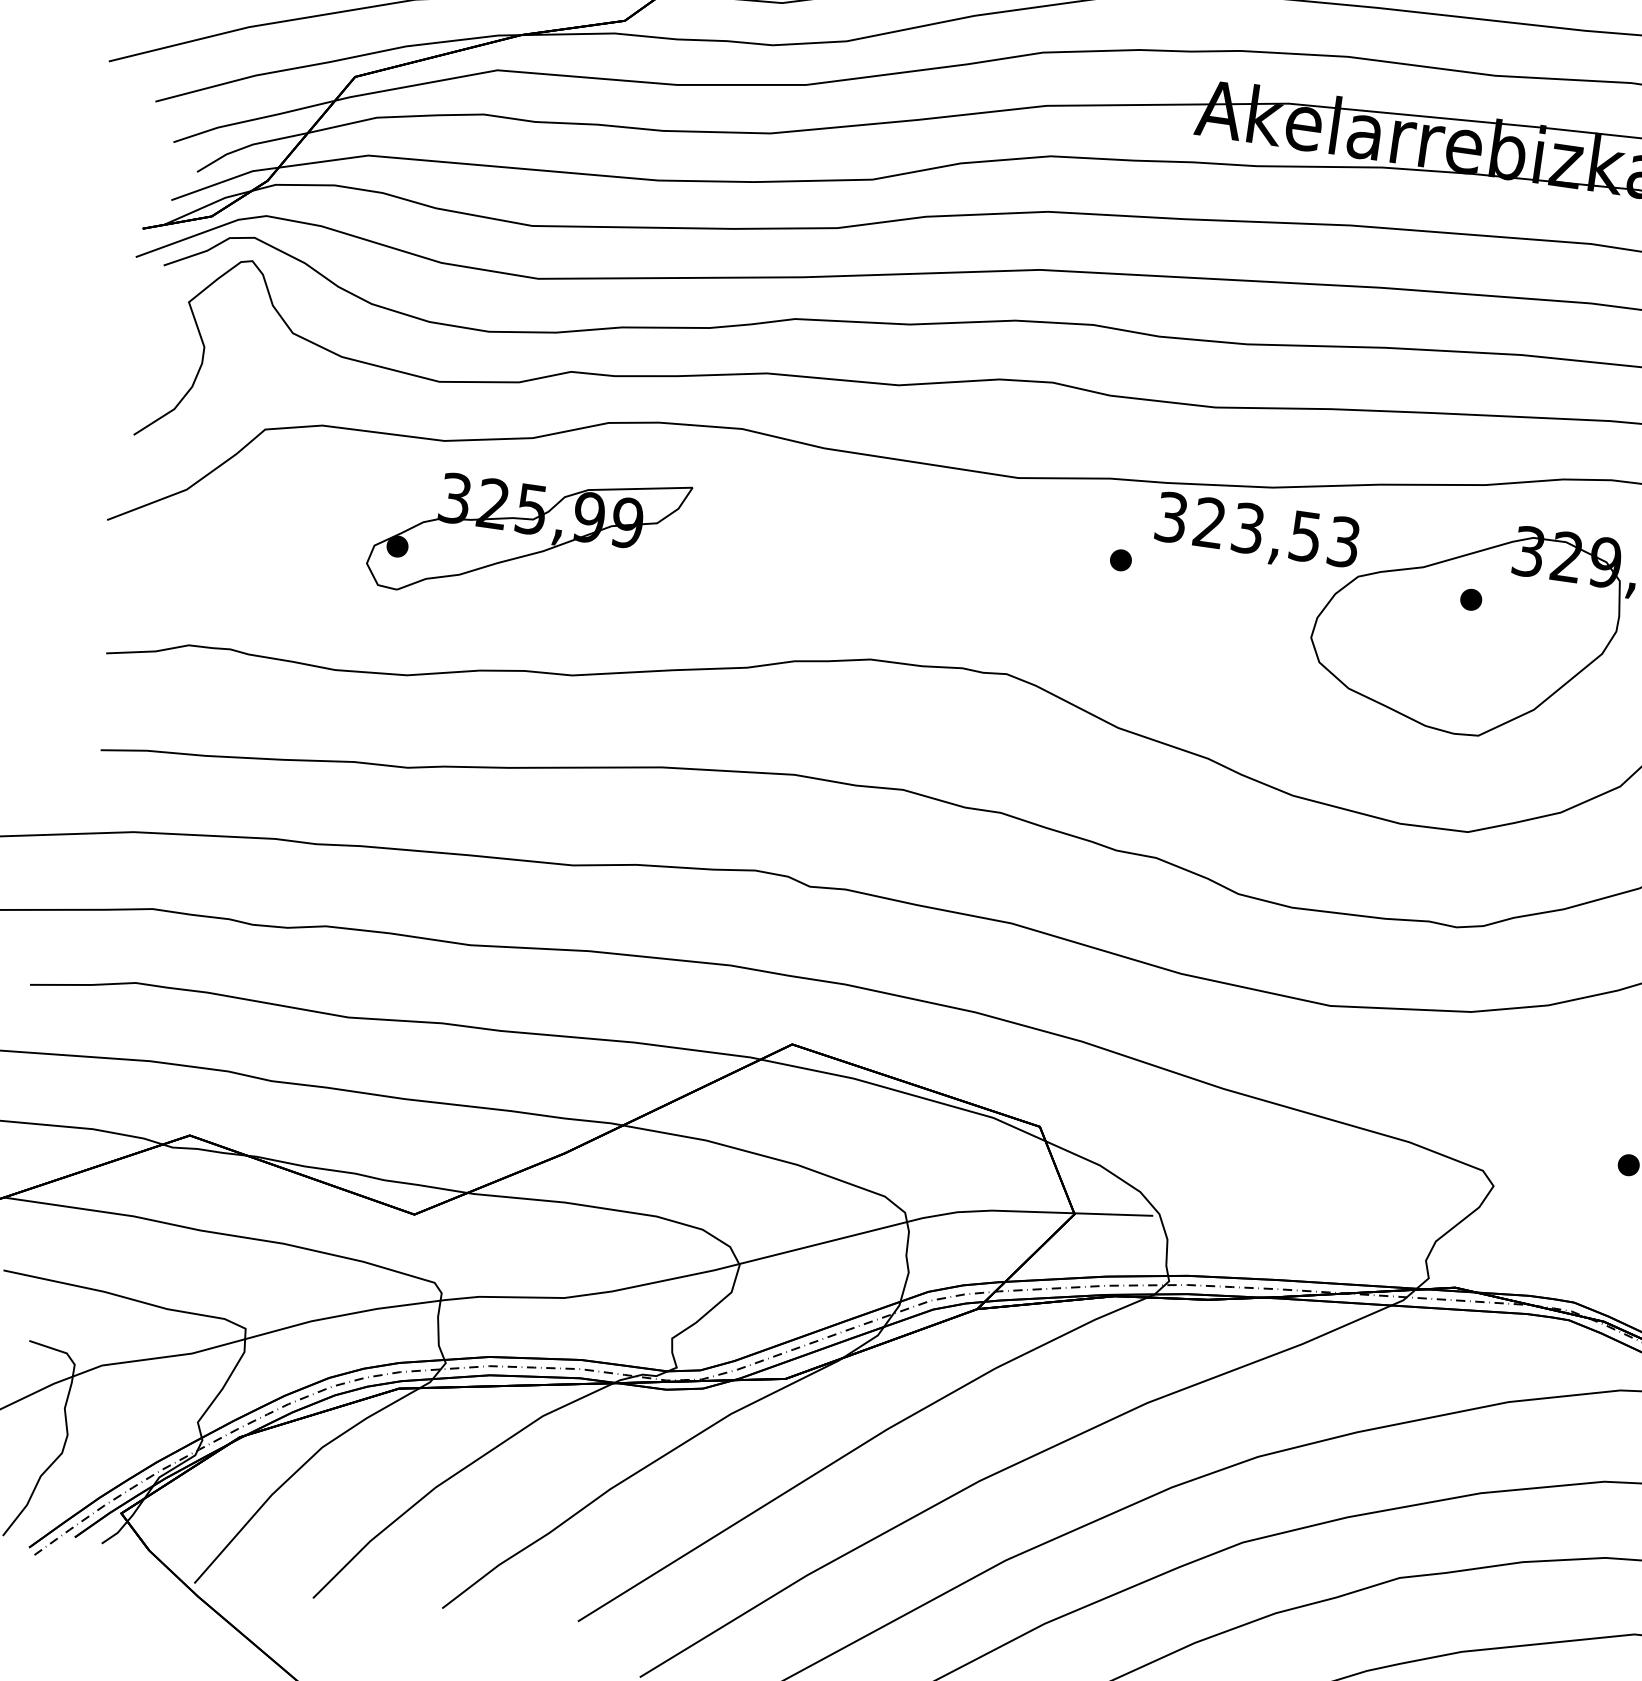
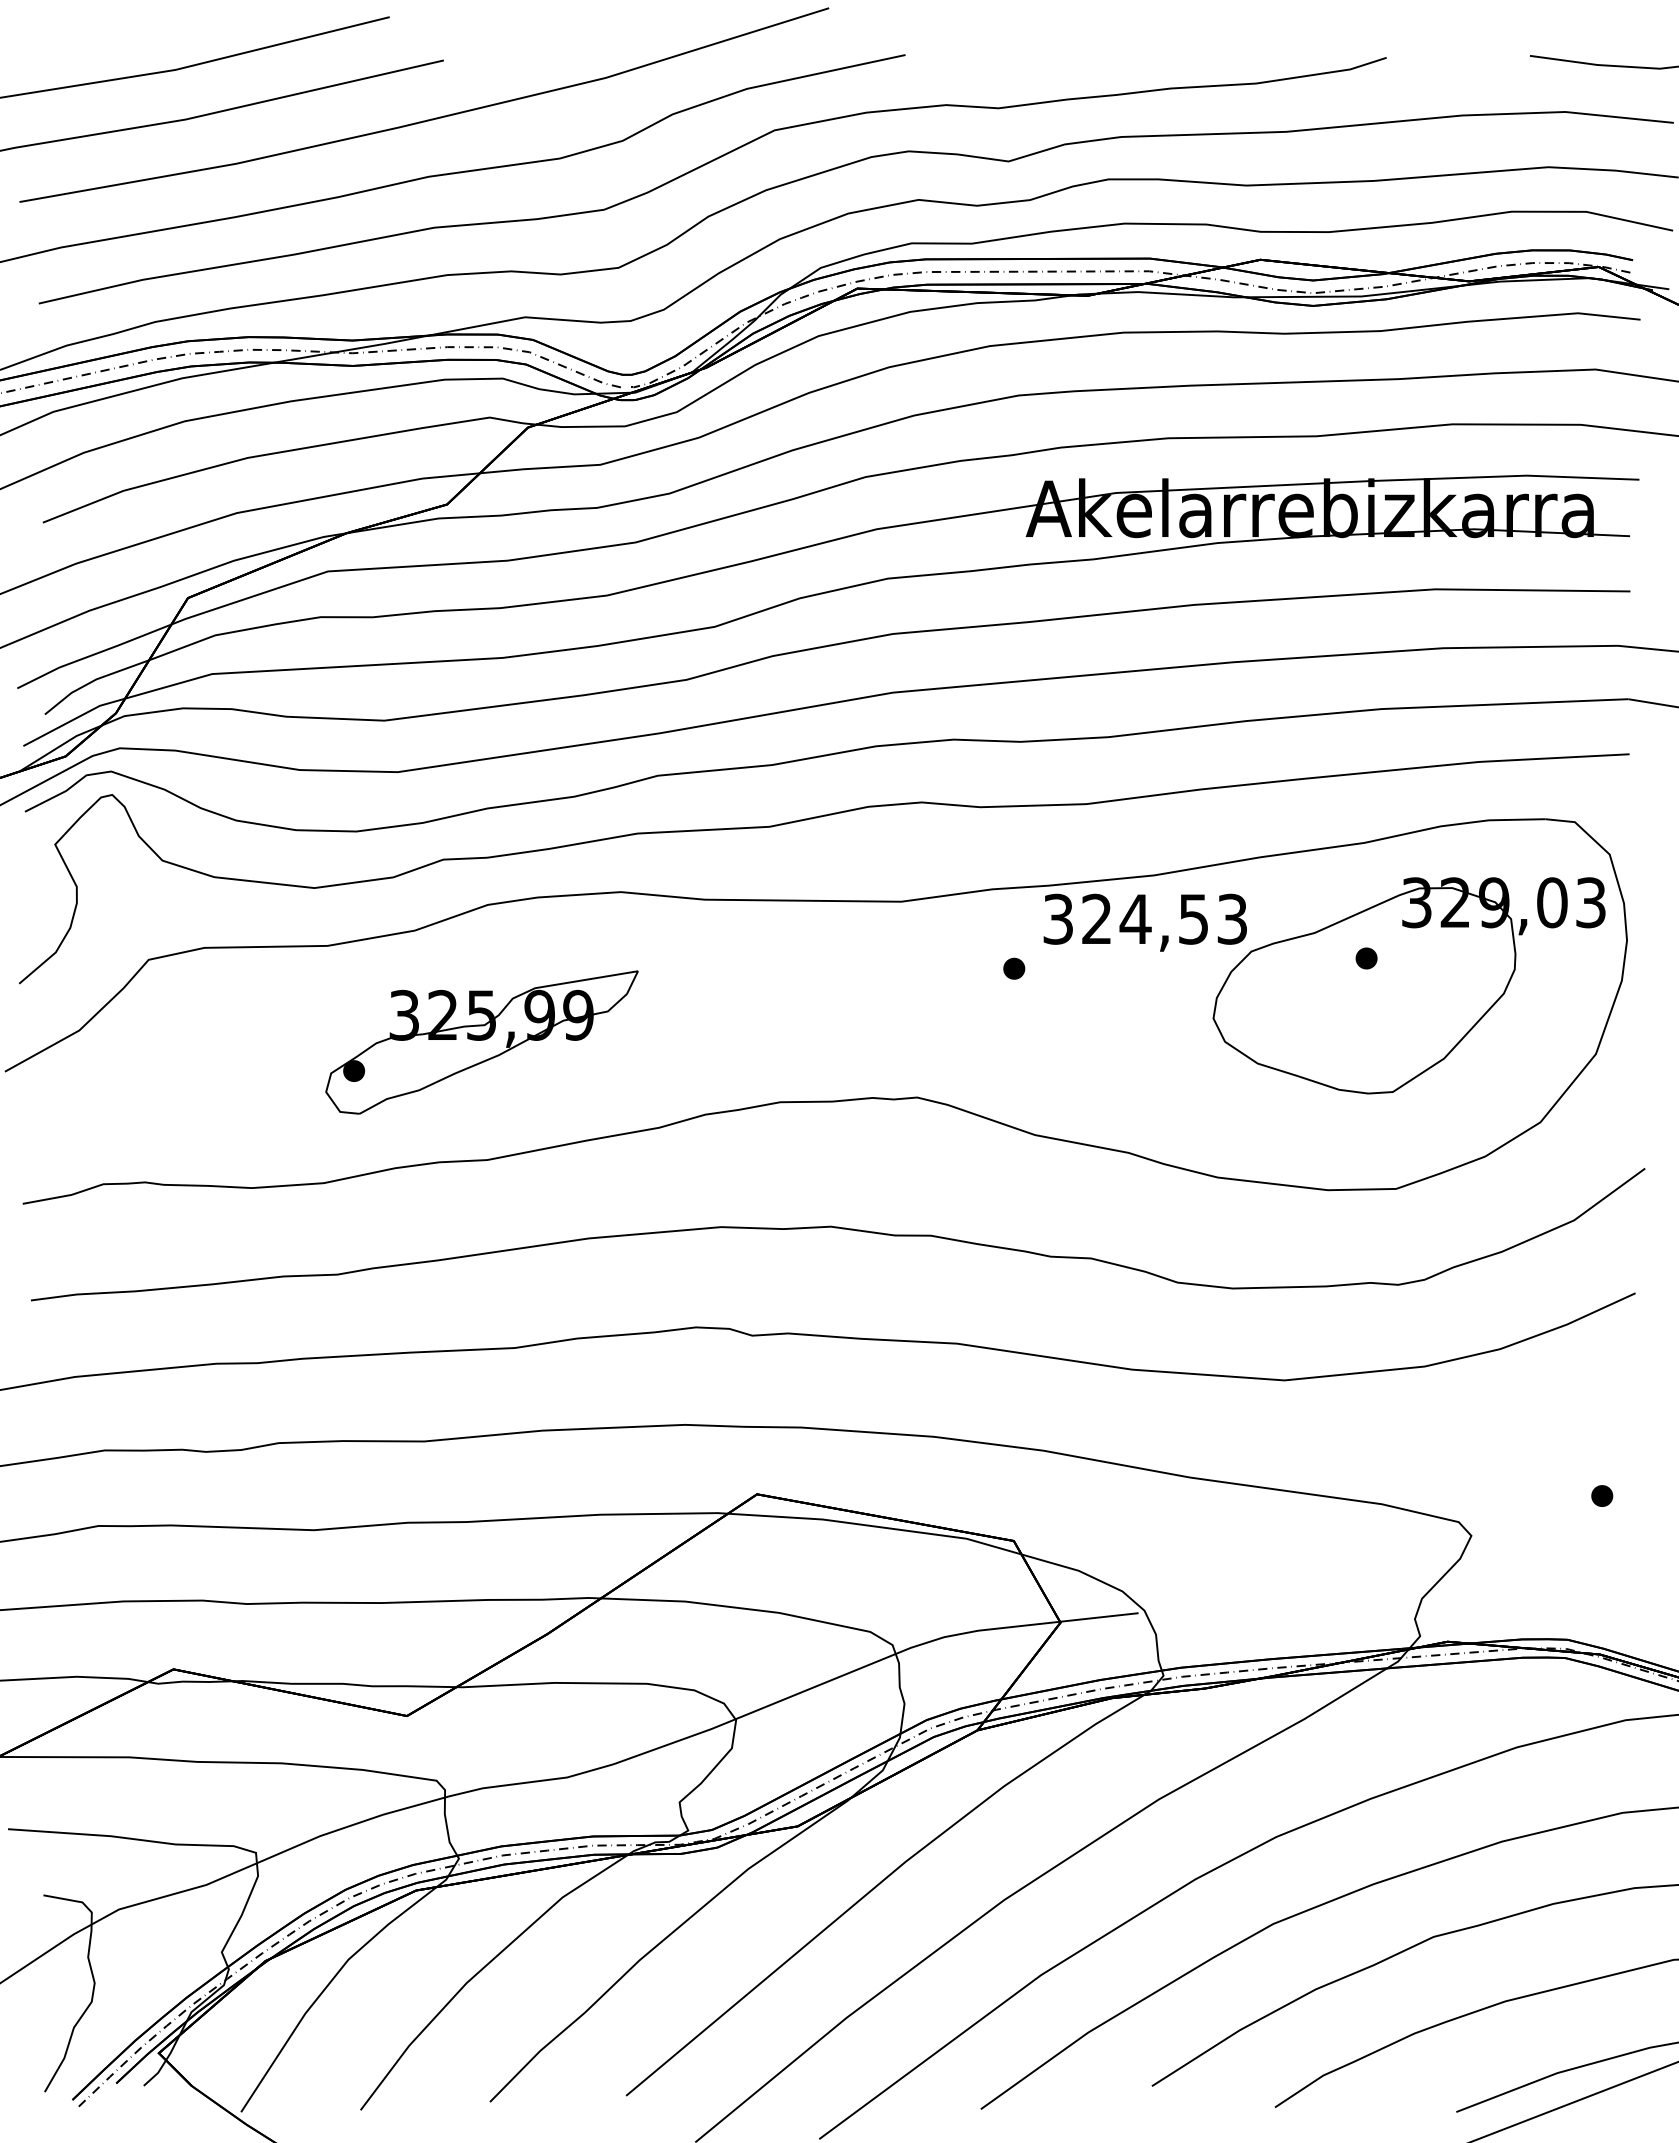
text: (1248, 527) -> (1135, 918), 323,53 -> 324,53
part: (527, 536) -> (481, 1042), moved

